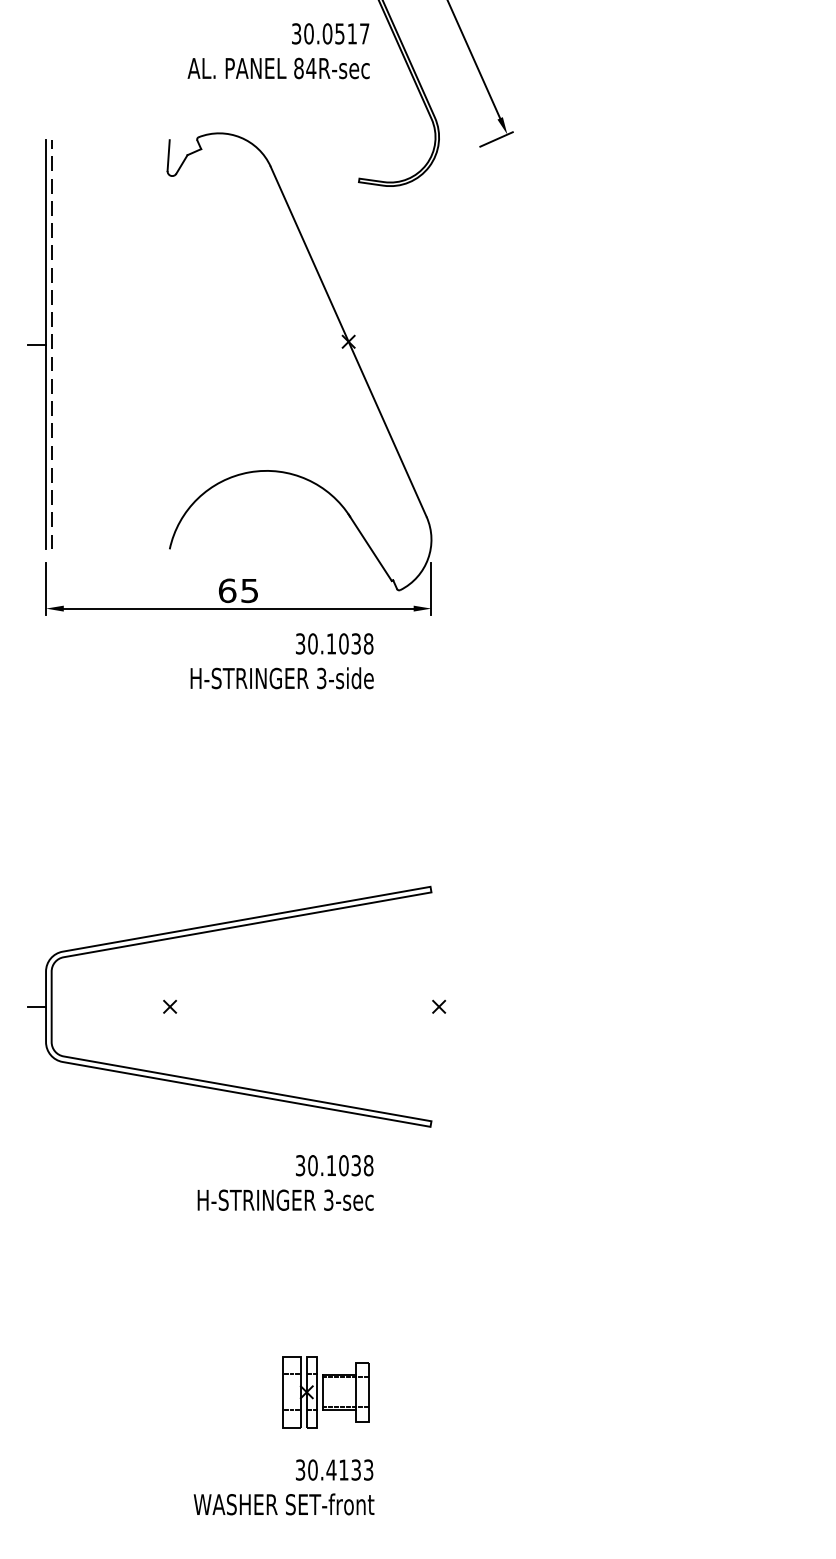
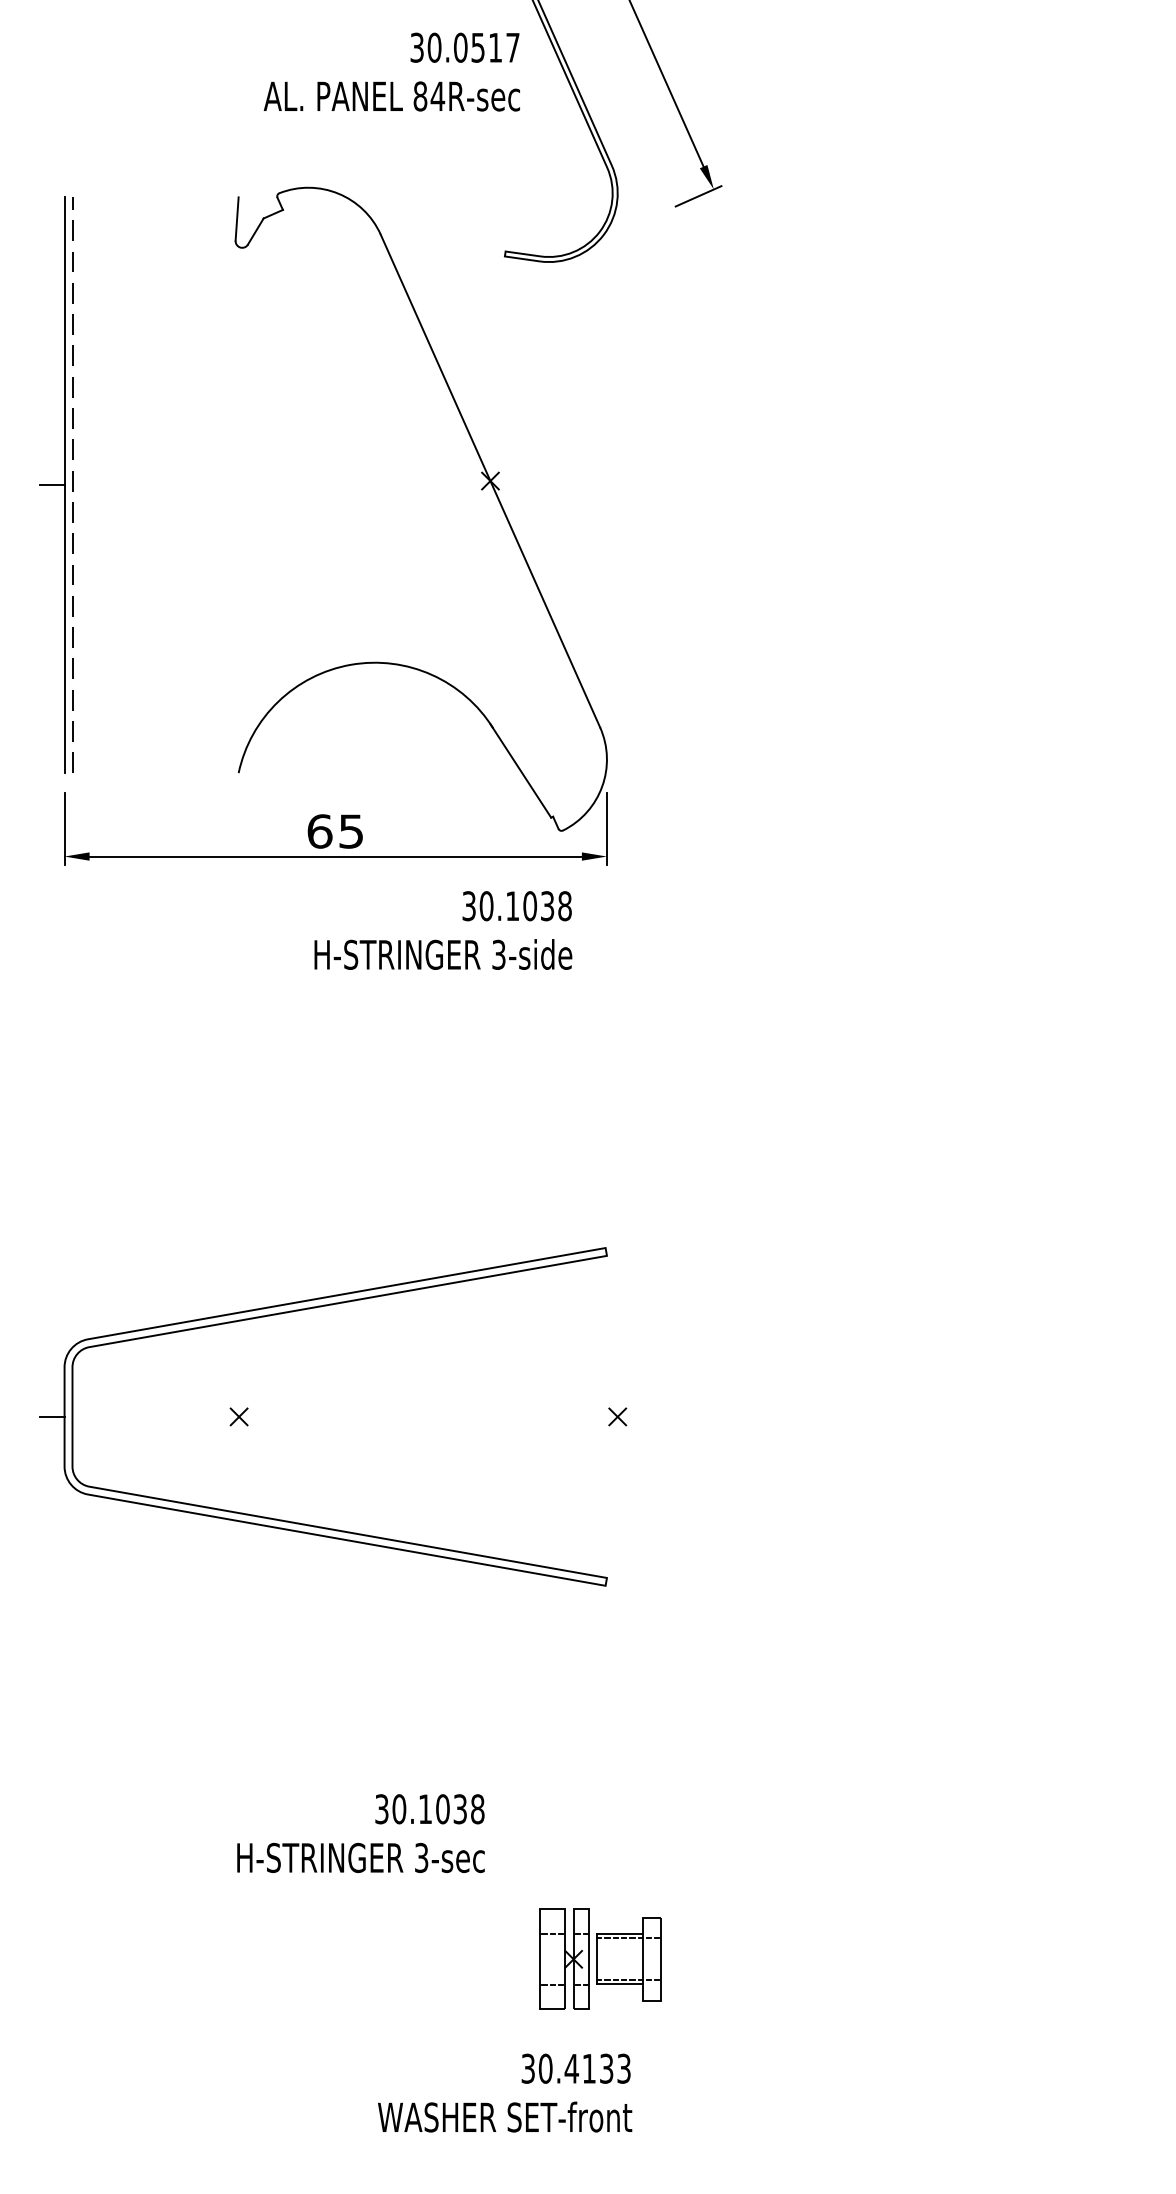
text: (281, 661) -> (442, 930), moved
text: (285, 1182) -> (360, 1832), moved
part: (325, 1392) -> (599, 1959), moved
text: (283, 1487) -> (504, 2093), moved

